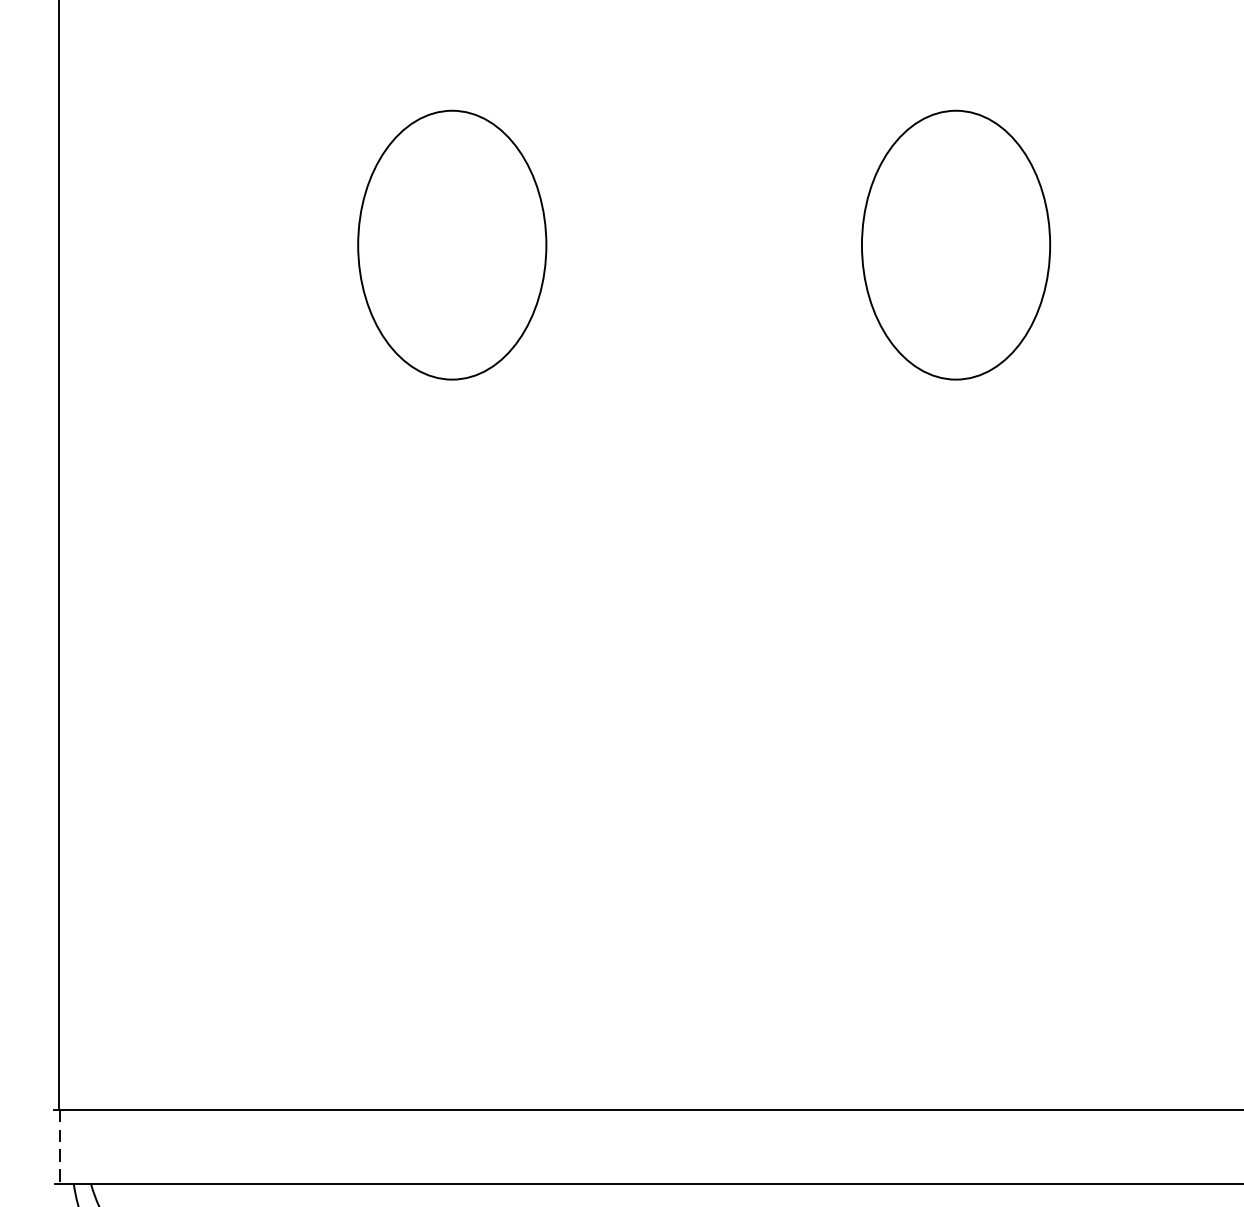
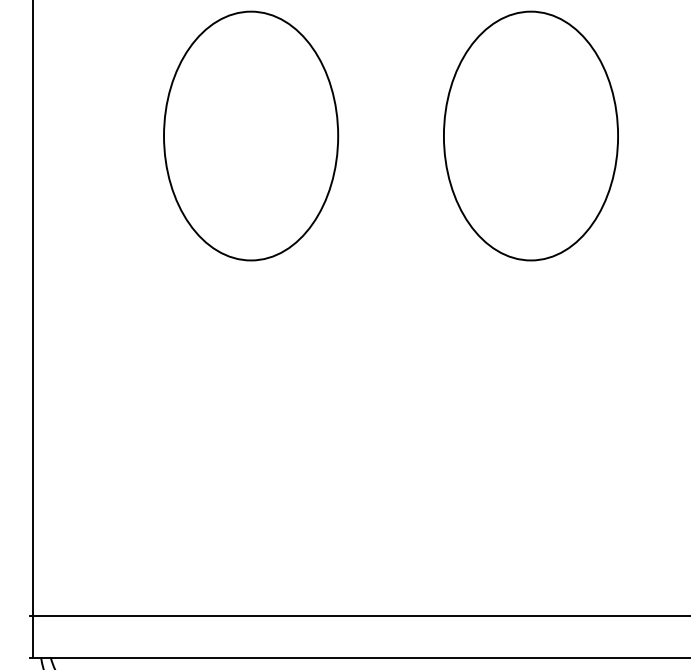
part: (452, 244) -> (251, 135), size x1.67
part: (955, 244) -> (530, 135), size x1.67
line: (60, 1146) -> (33, 636), dashed -> solid

